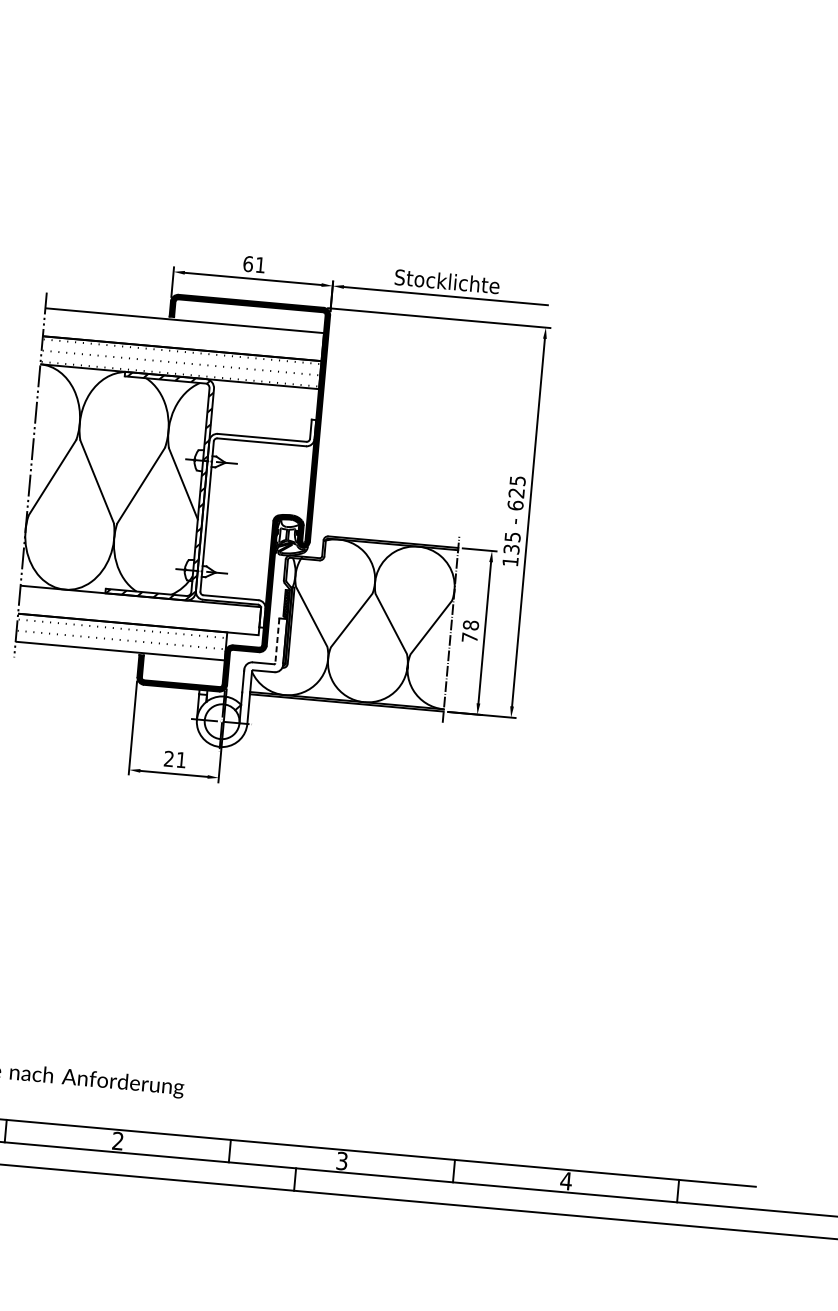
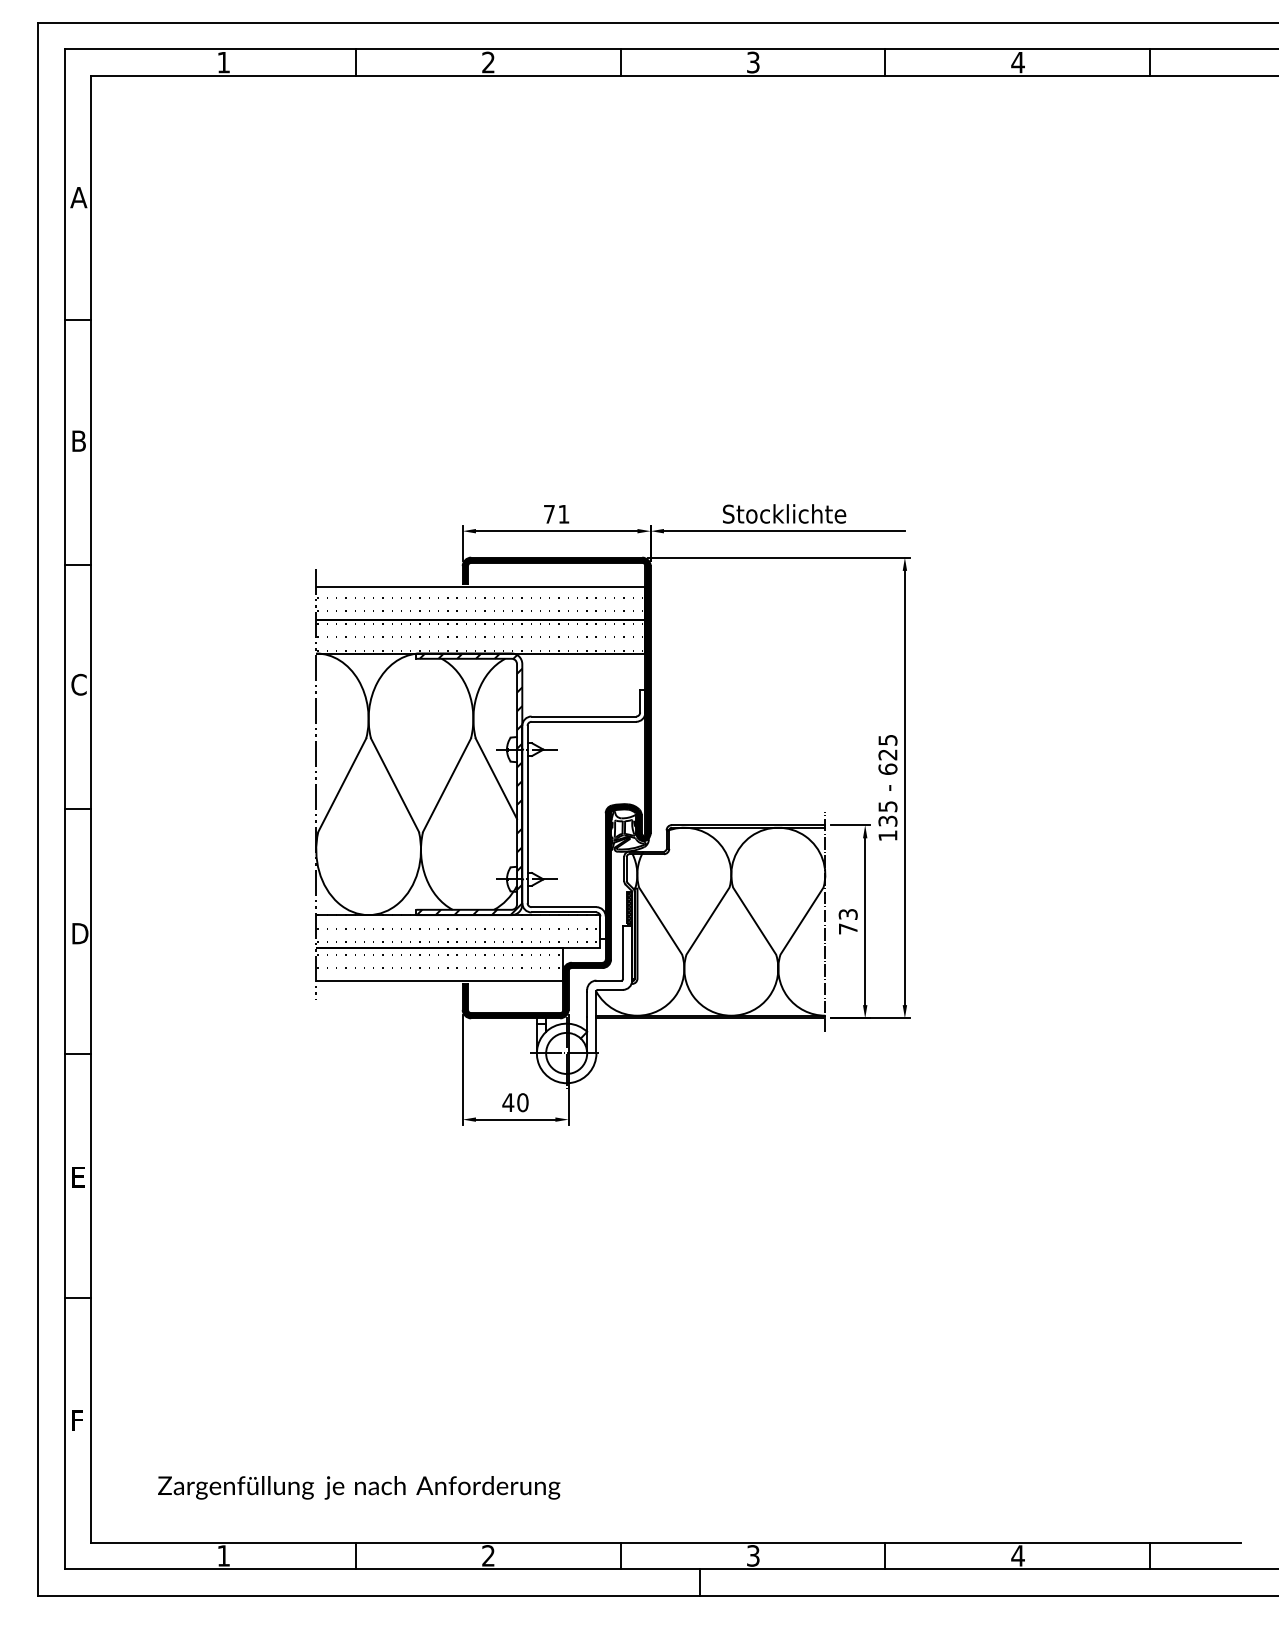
text: (248, 263) -> (549, 513), 61 -> 71
hatch: (183, 334) -> (480, 603), added
hatch: (138, 607) -> (456, 928), added
text: (470, 625) -> (847, 914), 78 -> 73
line: (276, 641) -> (622, 953), dashed -> solid
text: (175, 759) -> (515, 1102), 21 -> 40

